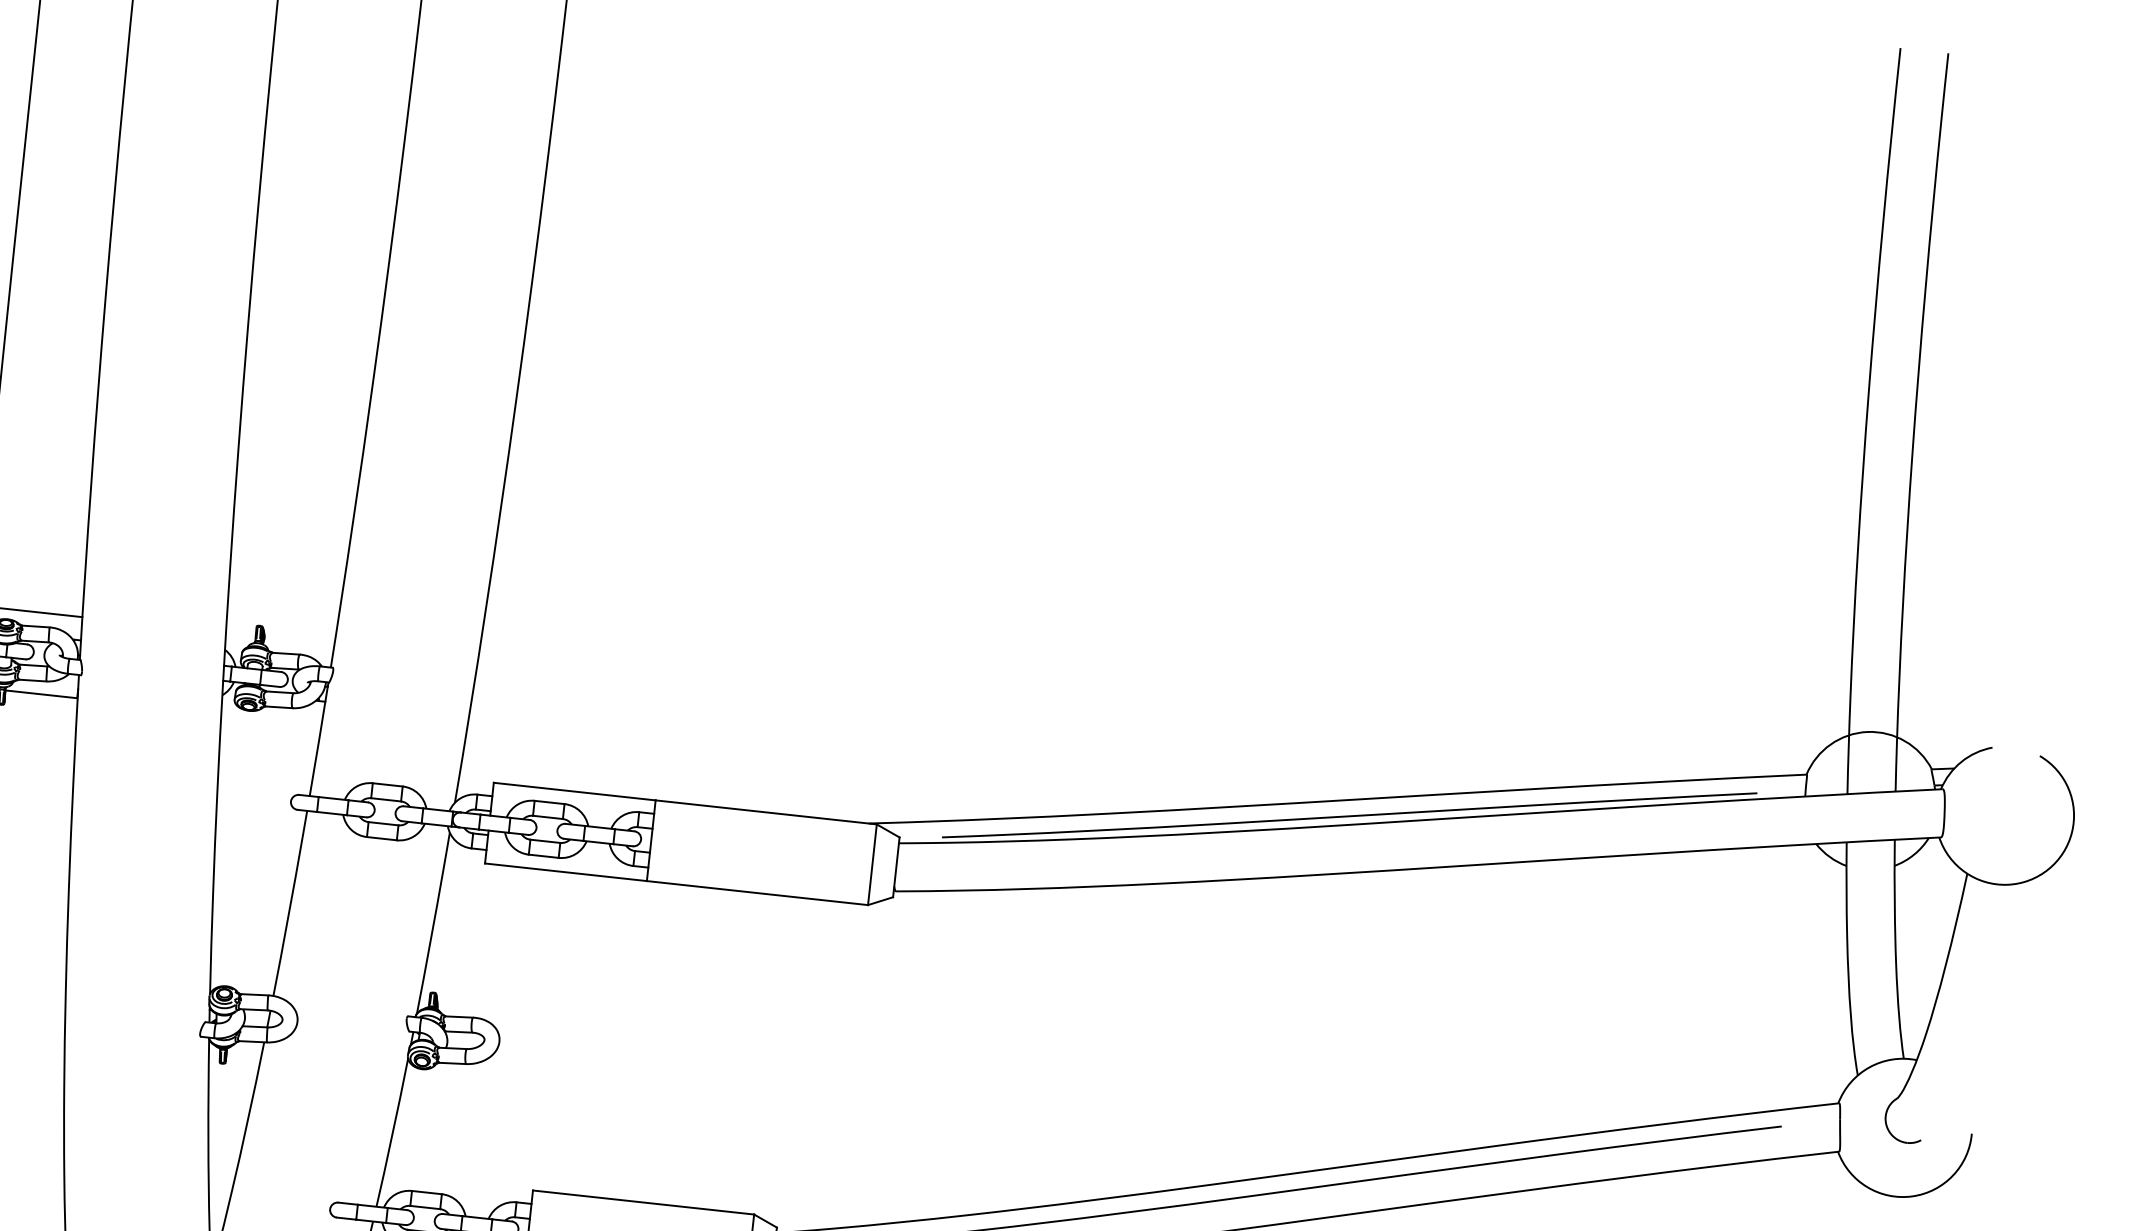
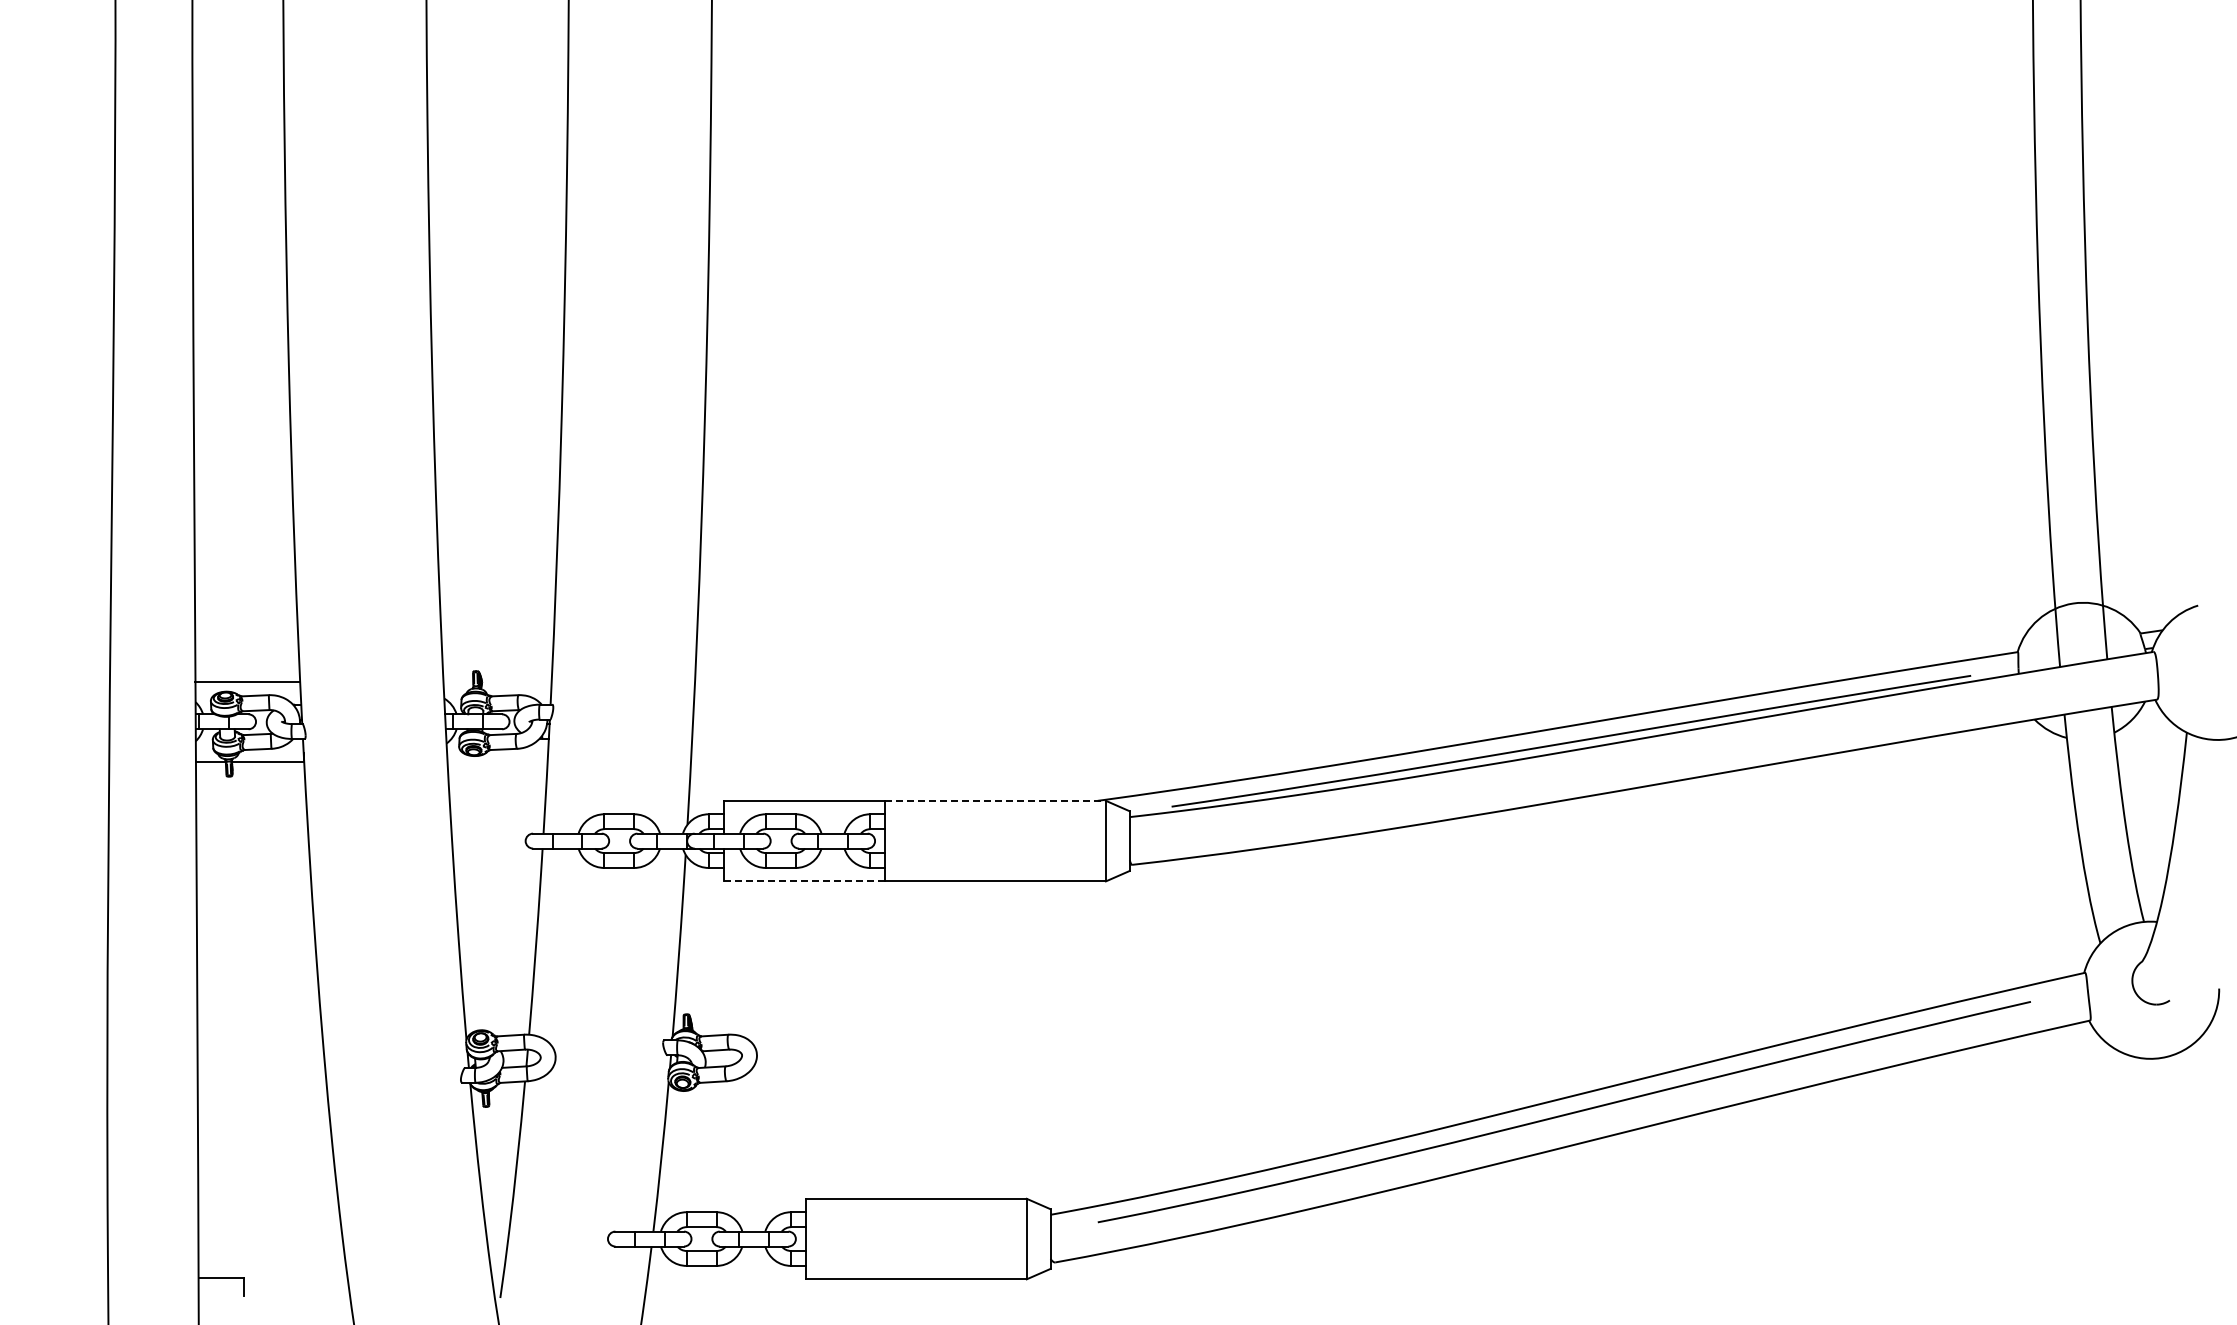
line: (767, 812) -> (996, 800), solid -> dashed
line: (565, 872) -> (804, 881), solid -> dashed

